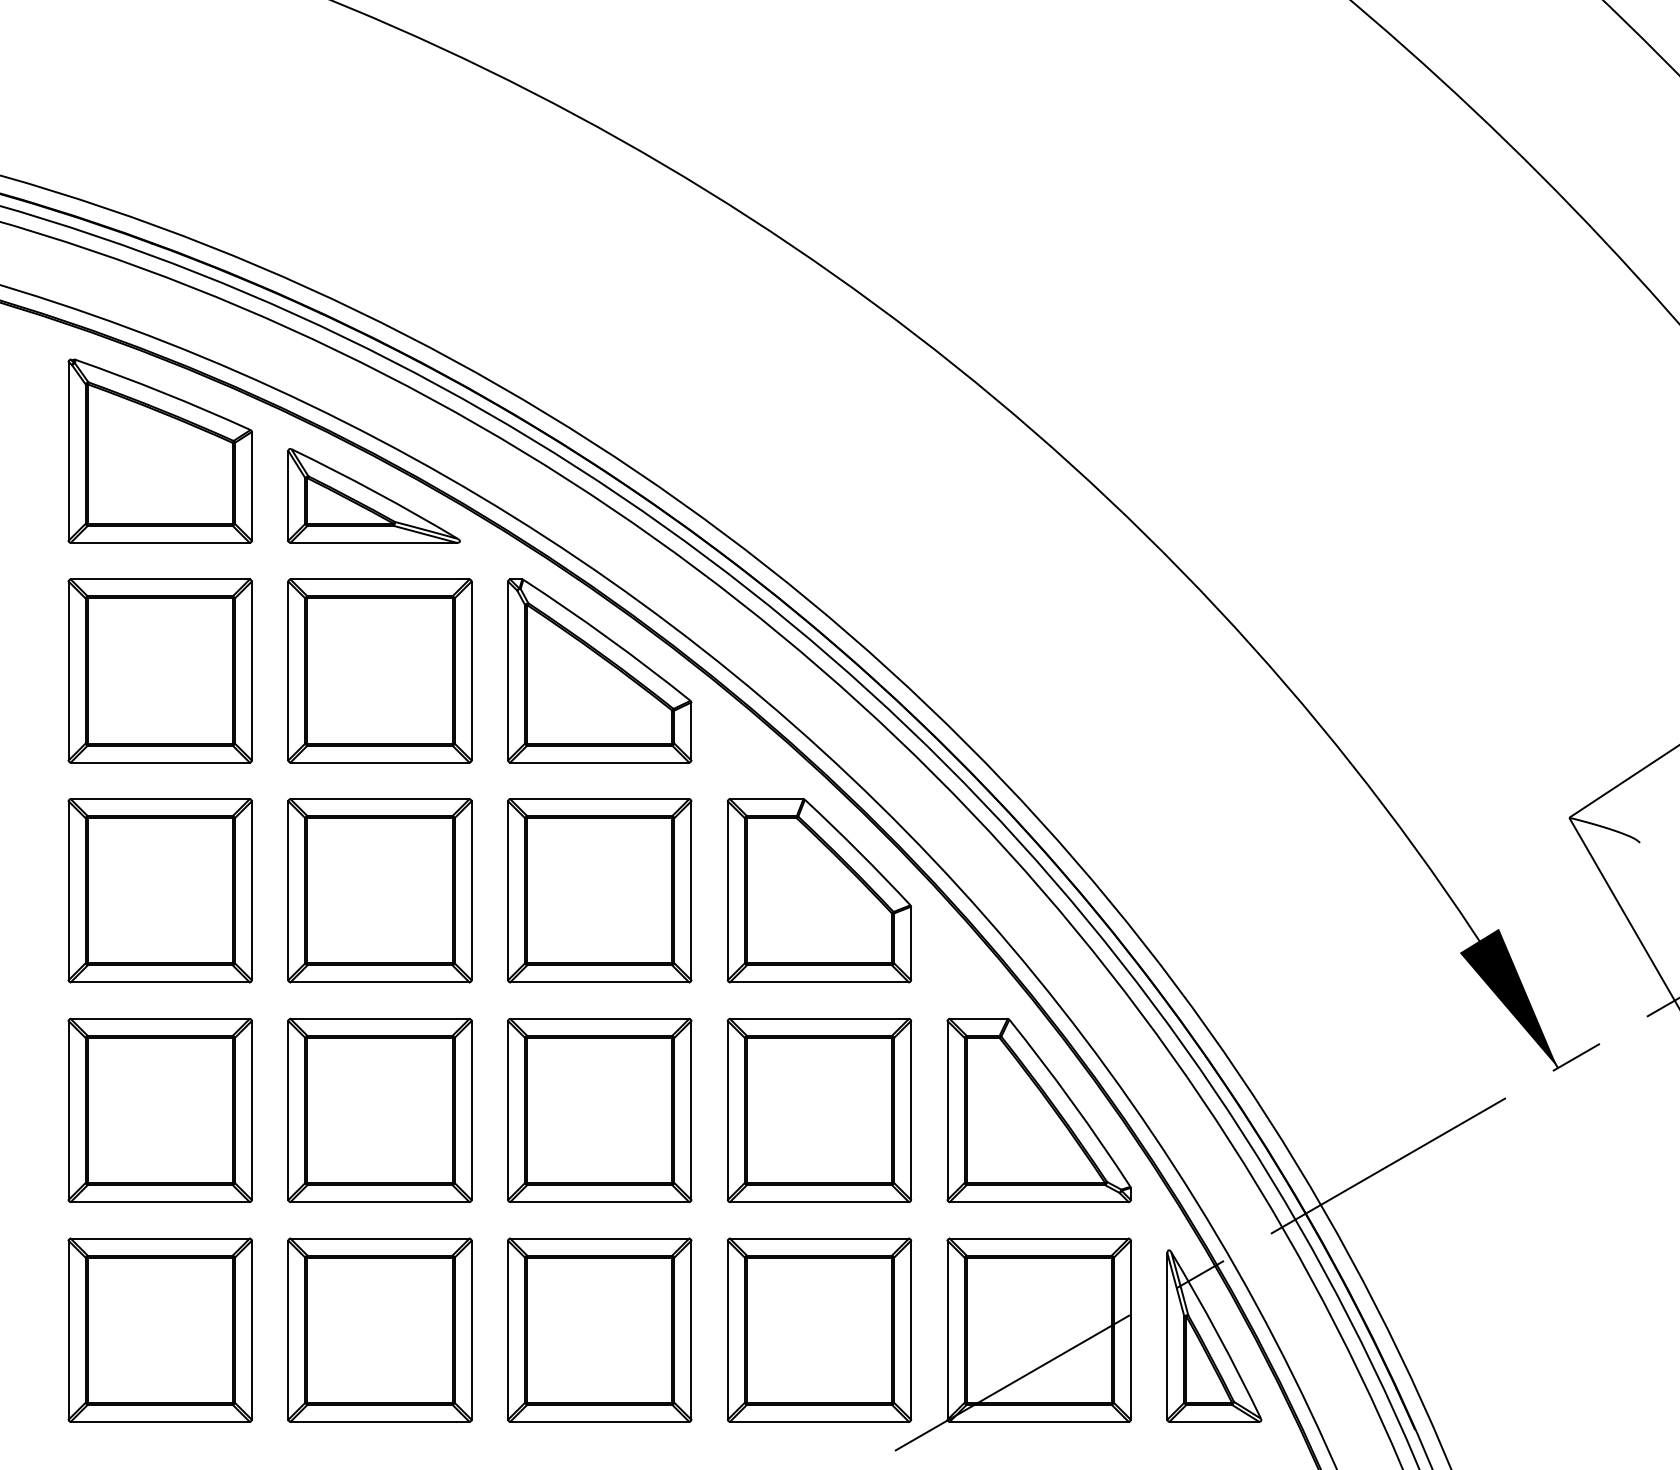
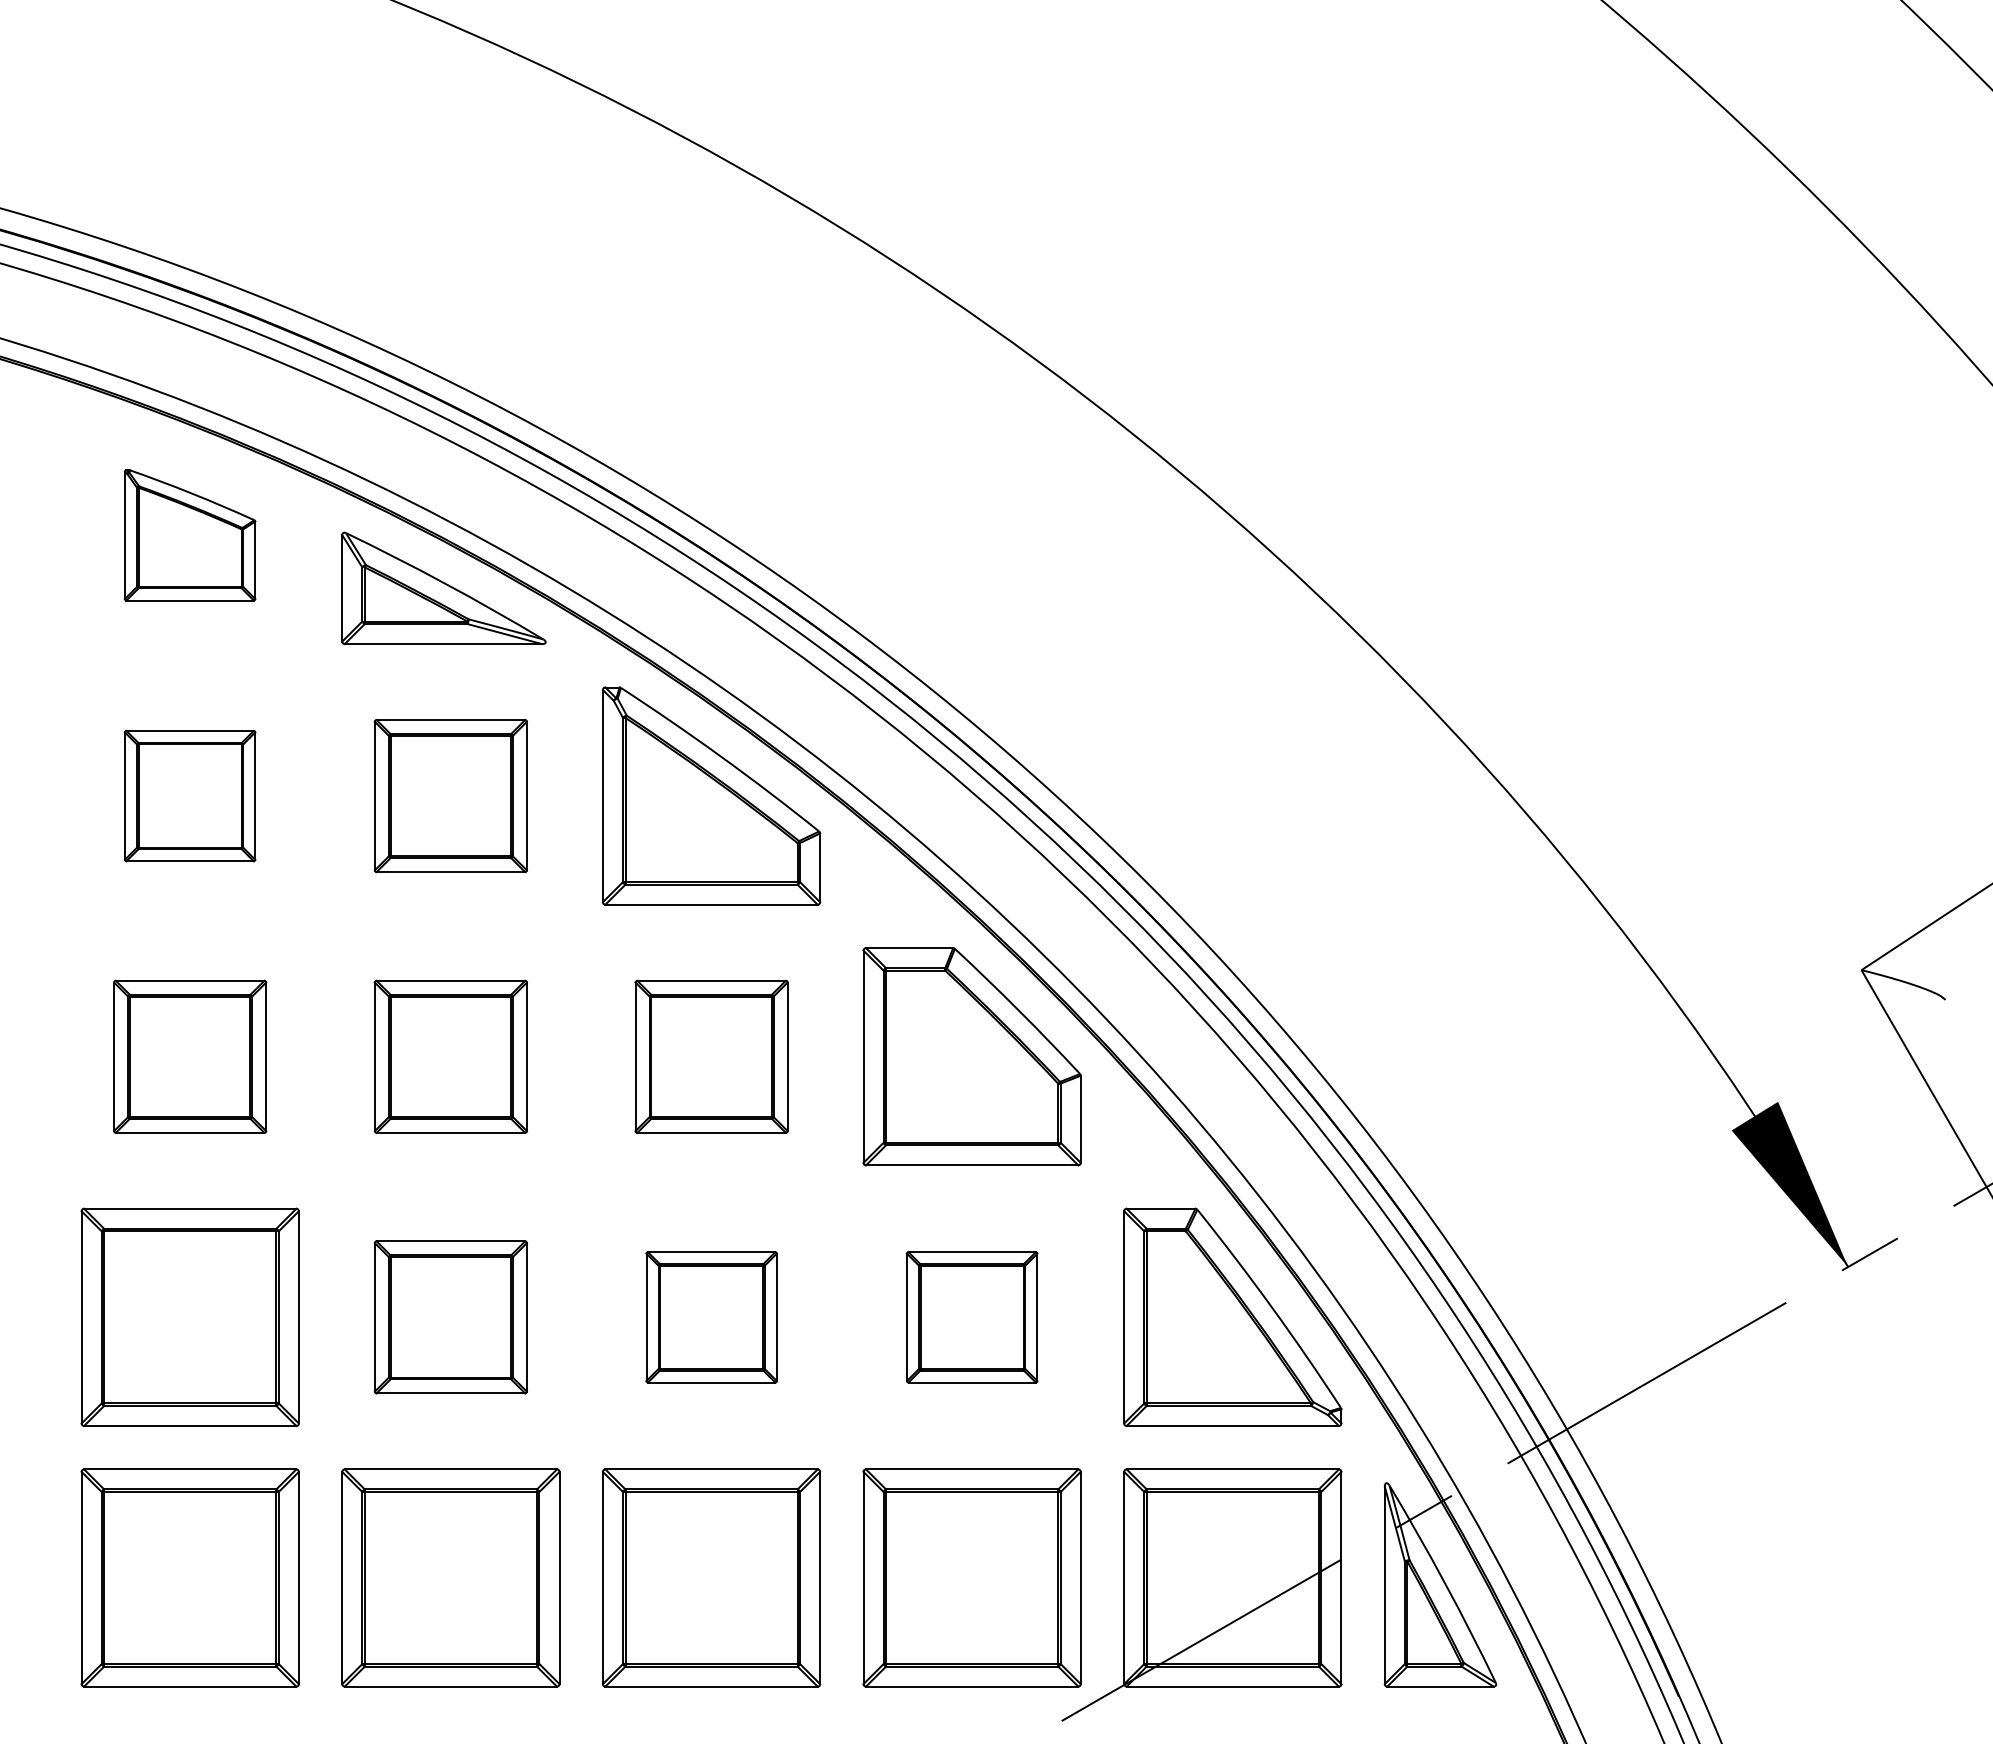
part: (159, 450) -> (189, 534), size x0.6
part: (159, 670) -> (189, 795), size x0.6
part: (379, 670) -> (450, 795), size x0.7
part: (159, 890) -> (189, 1056), size x0.7
part: (379, 890) -> (450, 1056), size x0.7
part: (599, 890) -> (711, 1056), size x0.7
part: (379, 1110) -> (450, 1317), size x0.7
part: (599, 1110) -> (711, 1317), size x0.6
part: (819, 1110) -> (972, 1317), size x0.6

